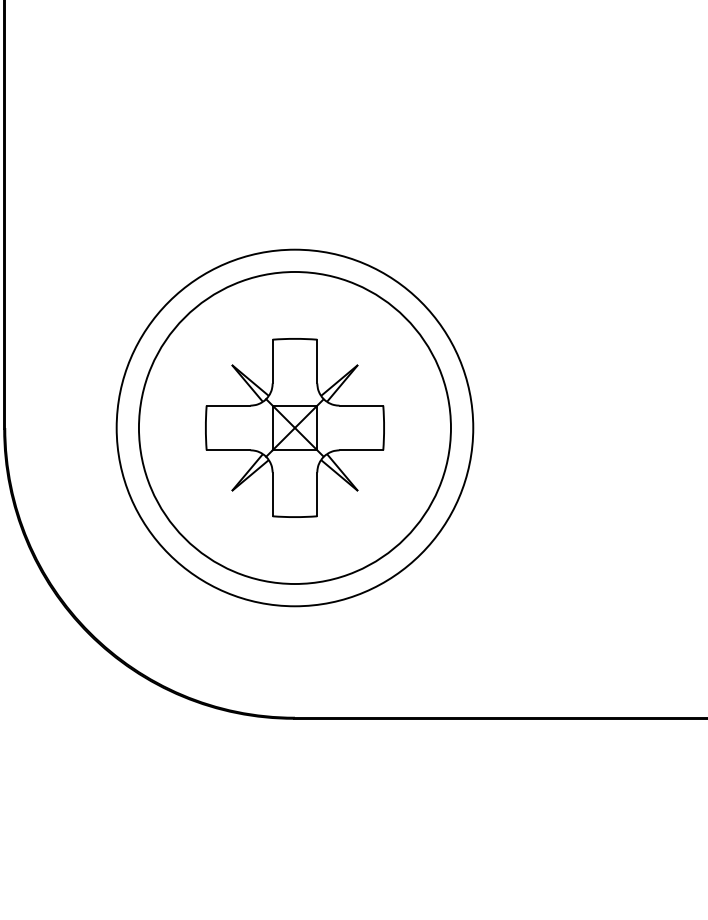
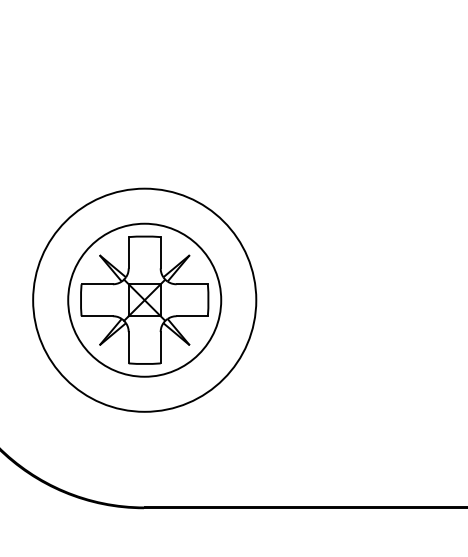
circle: (294, 427) -> (144, 299), size x0.6

